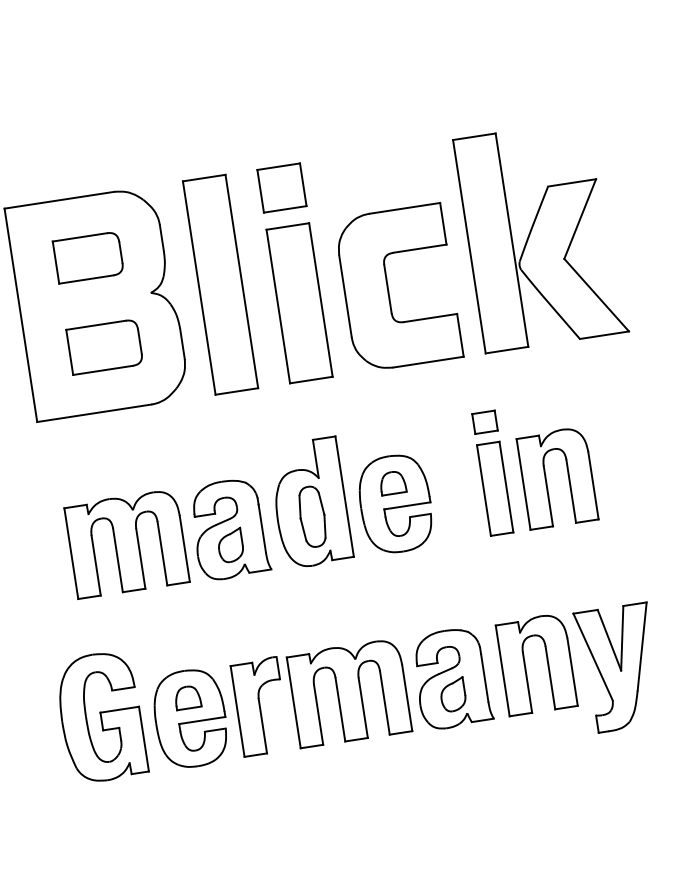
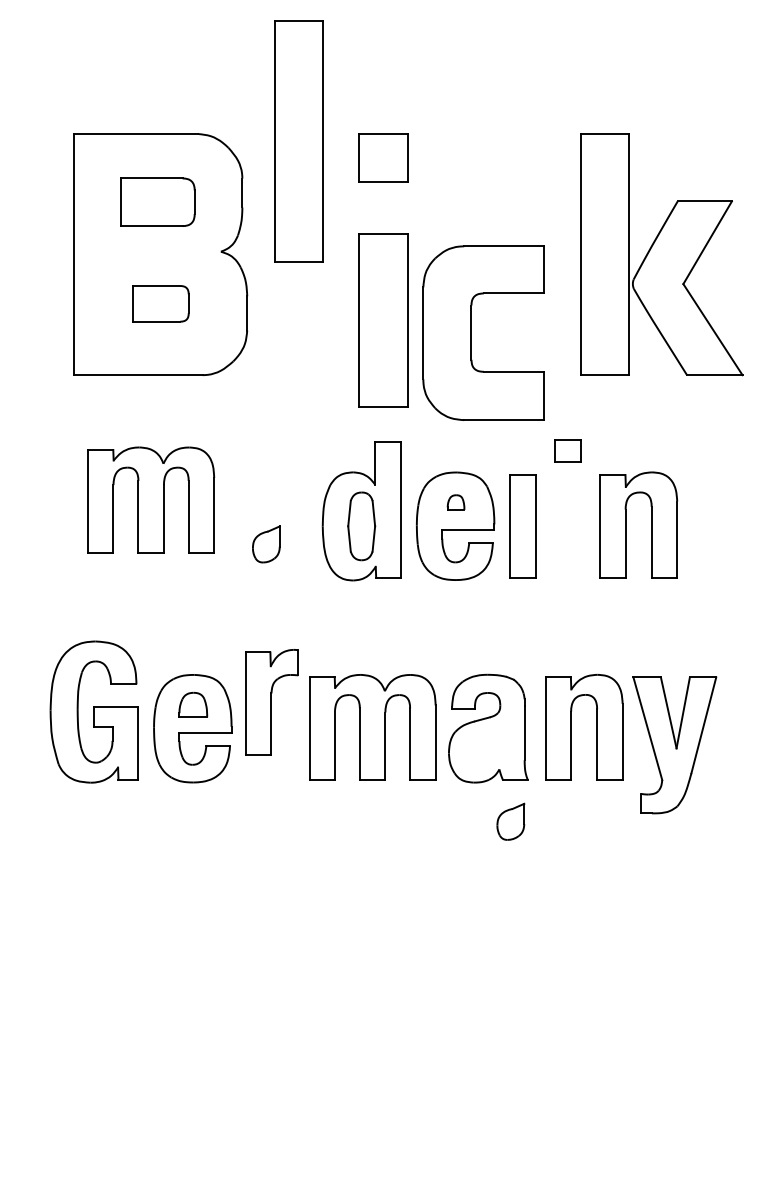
part: (219, 284) -> (298, 141), moved
part: (387, 288) -> (471, 332), moved
part: (299, 303) -> (383, 320), moved
part: (104, 346) -> (160, 303), size x0.7
part: (392, 482) -> (455, 502), size x0.6
part: (494, 489) -> (522, 526), moved
part: (229, 529) -> (267, 526), removed
part: (127, 543) -> (151, 499), moved
part: (452, 694) -> (510, 821), moved
part: (259, 706) -> (271, 702), moved

